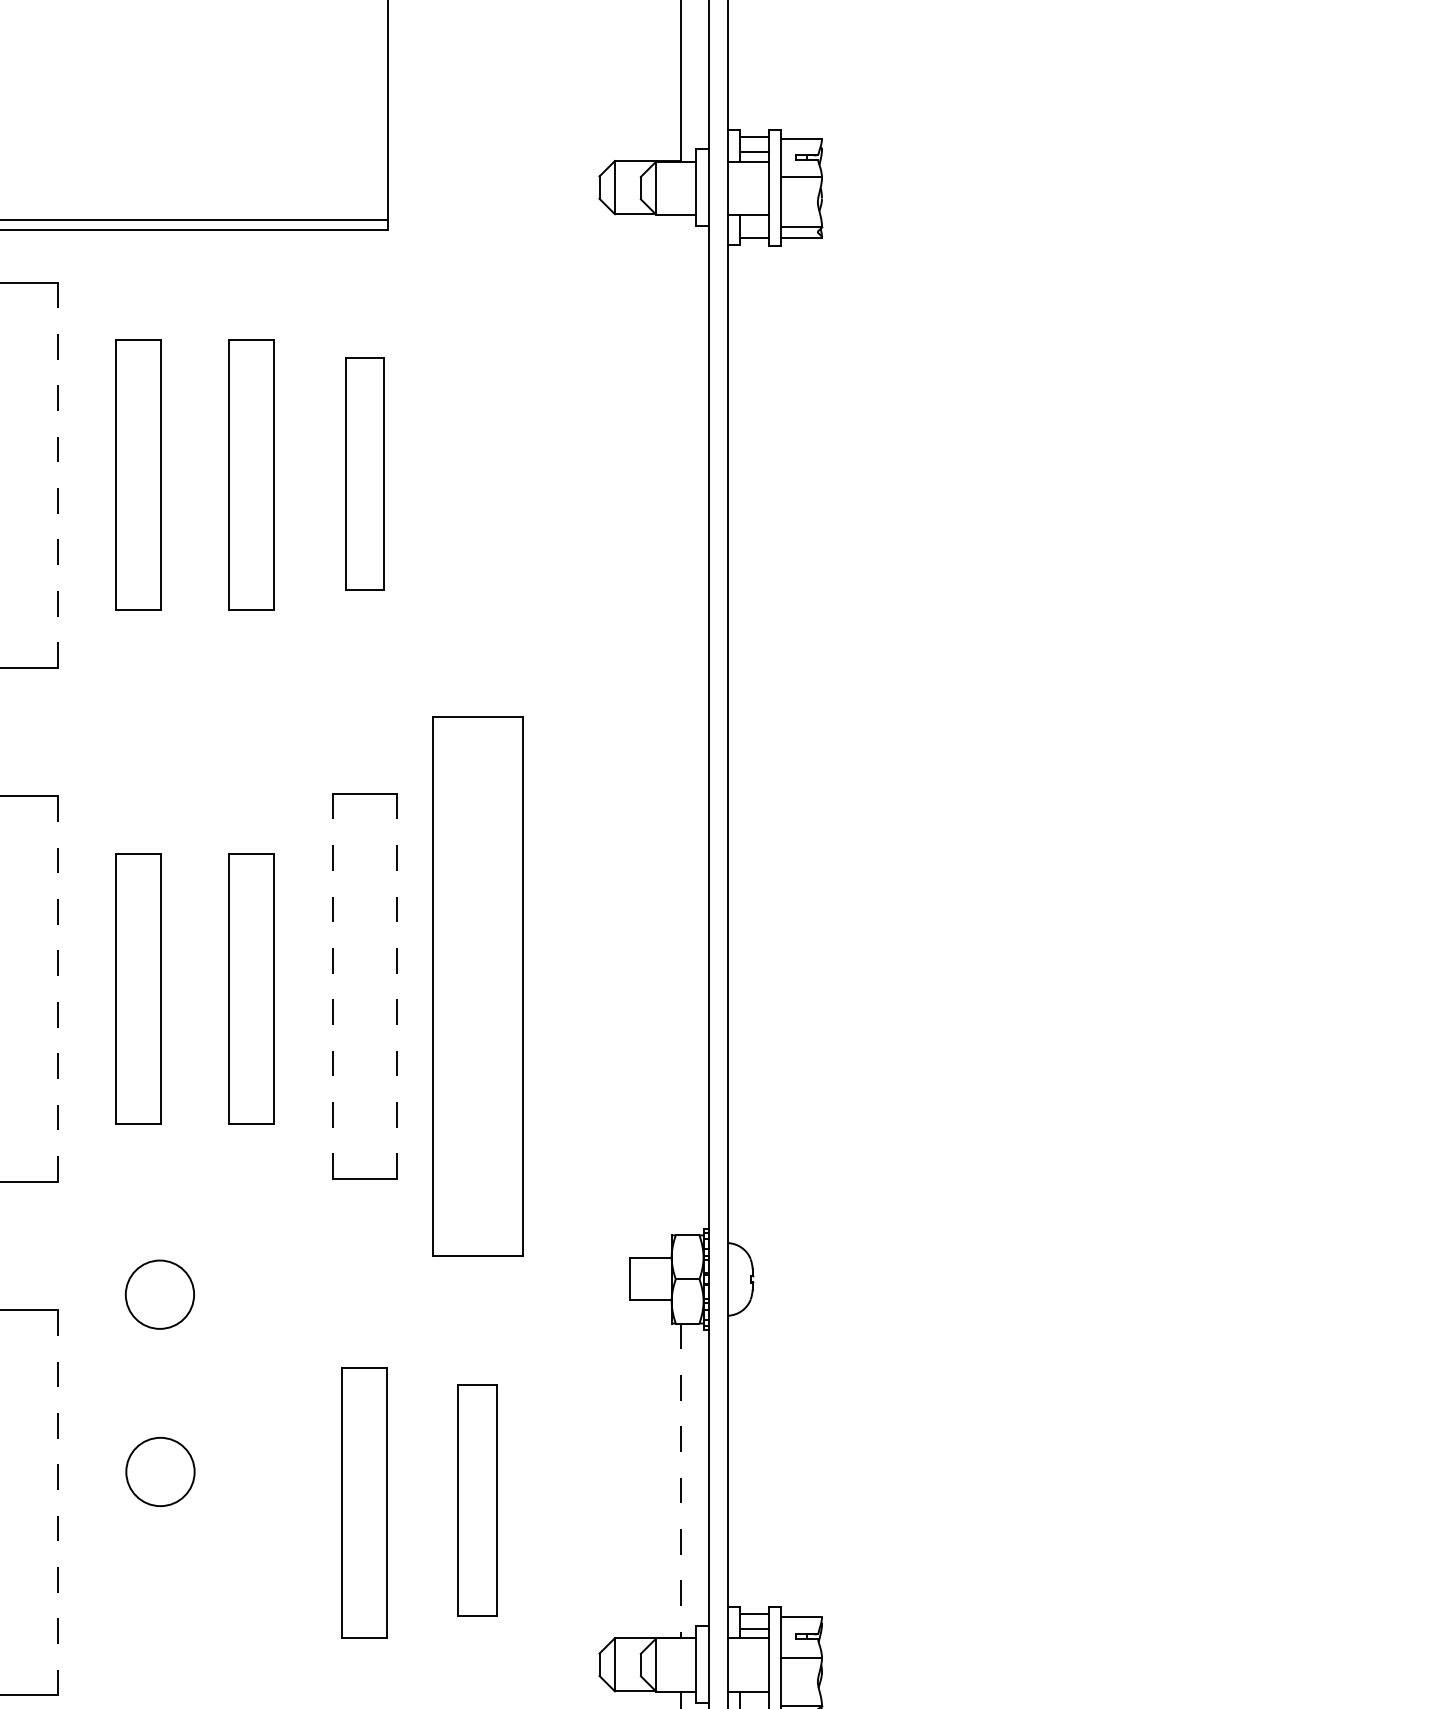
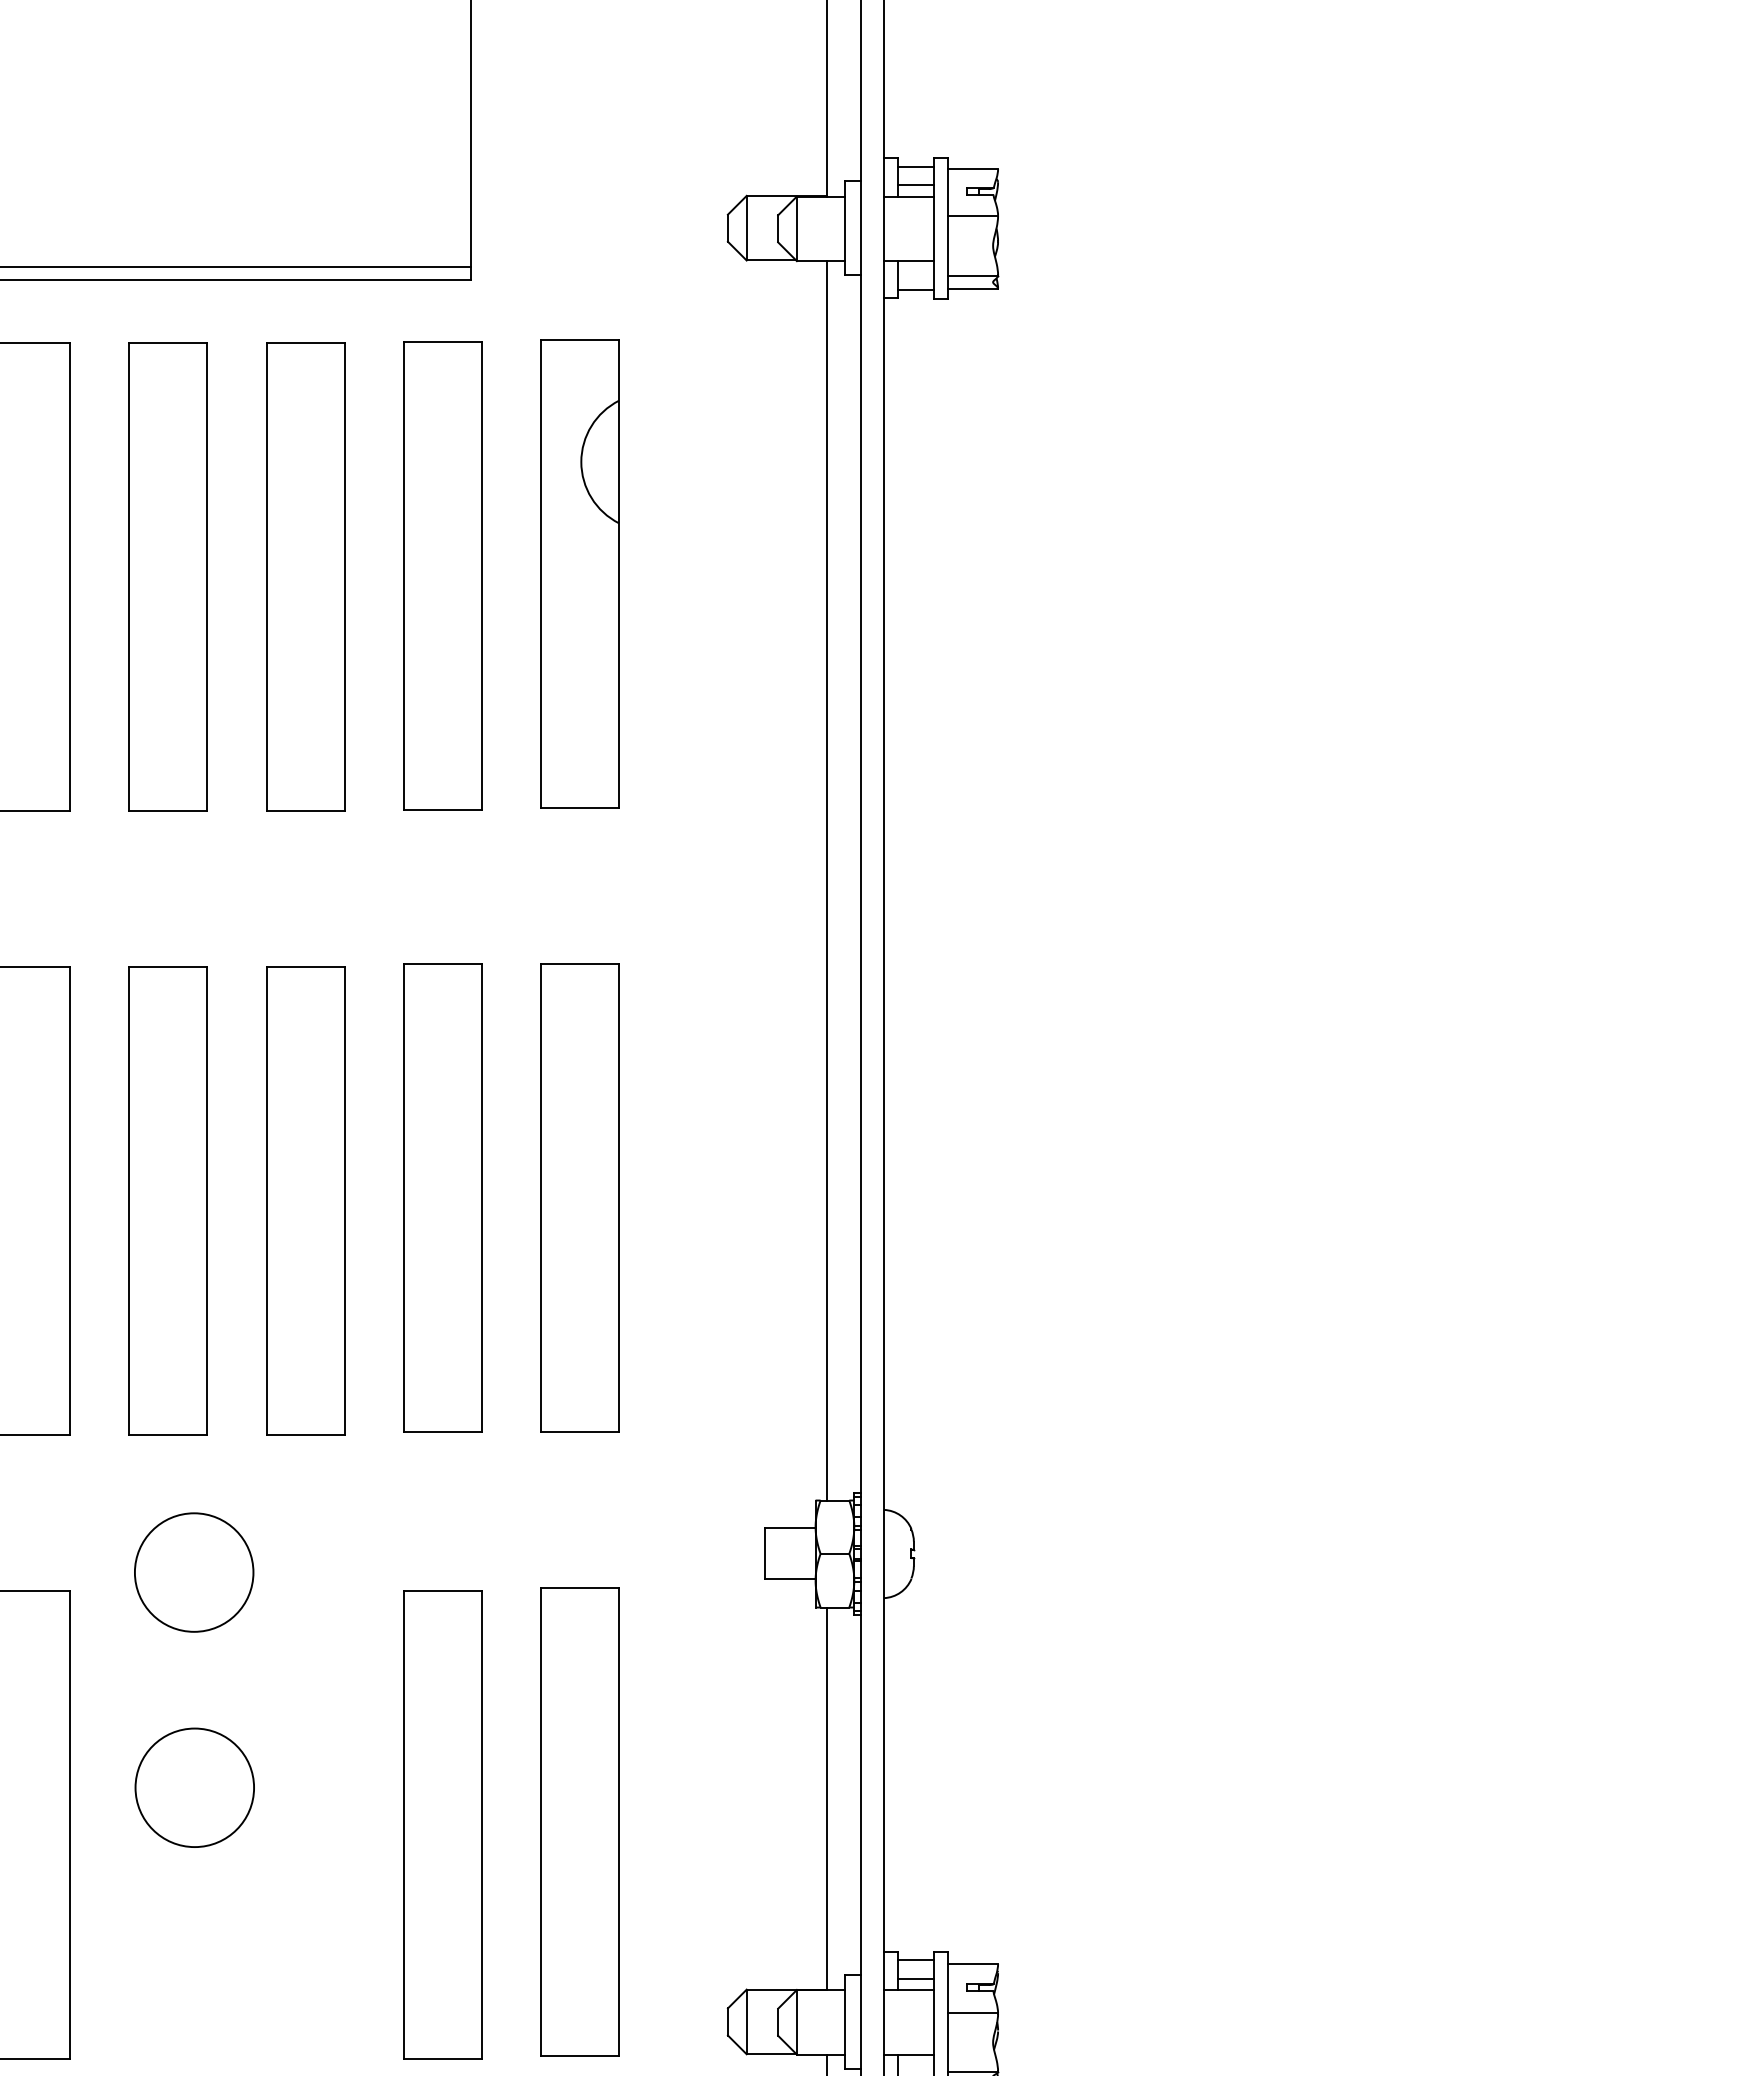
part: (477, 471) -> (579, 573), added
part: (364, 473) -> (442, 575), size x1.67
part: (137, 474) -> (167, 576), size x1.43
part: (251, 474) -> (305, 576), size x1.43
line: (58, 475) -> (70, 577), dashed -> solid
line: (681, 724) -> (827, 880), added
part: (477, 985) -> (579, 1197), size x0.71
line: (332, 986) -> (403, 1198), dashed -> solid
line: (396, 986) -> (481, 1198), dashed -> solid
part: (137, 988) -> (167, 1200), size x1.43
part: (251, 988) -> (305, 1200), size x1.43
line: (58, 989) -> (70, 1201), dashed -> solid
circle: (159, 1294) -> (193, 1572), size x1.43
circle: (160, 1471) -> (194, 1787), size x1.43
line: (681, 1481) -> (827, 1799), dashed -> solid
part: (477, 1499) -> (579, 1821), size x1.67
part: (364, 1502) -> (442, 1824), size x1.43
line: (58, 1503) -> (70, 1825), dashed -> solid

